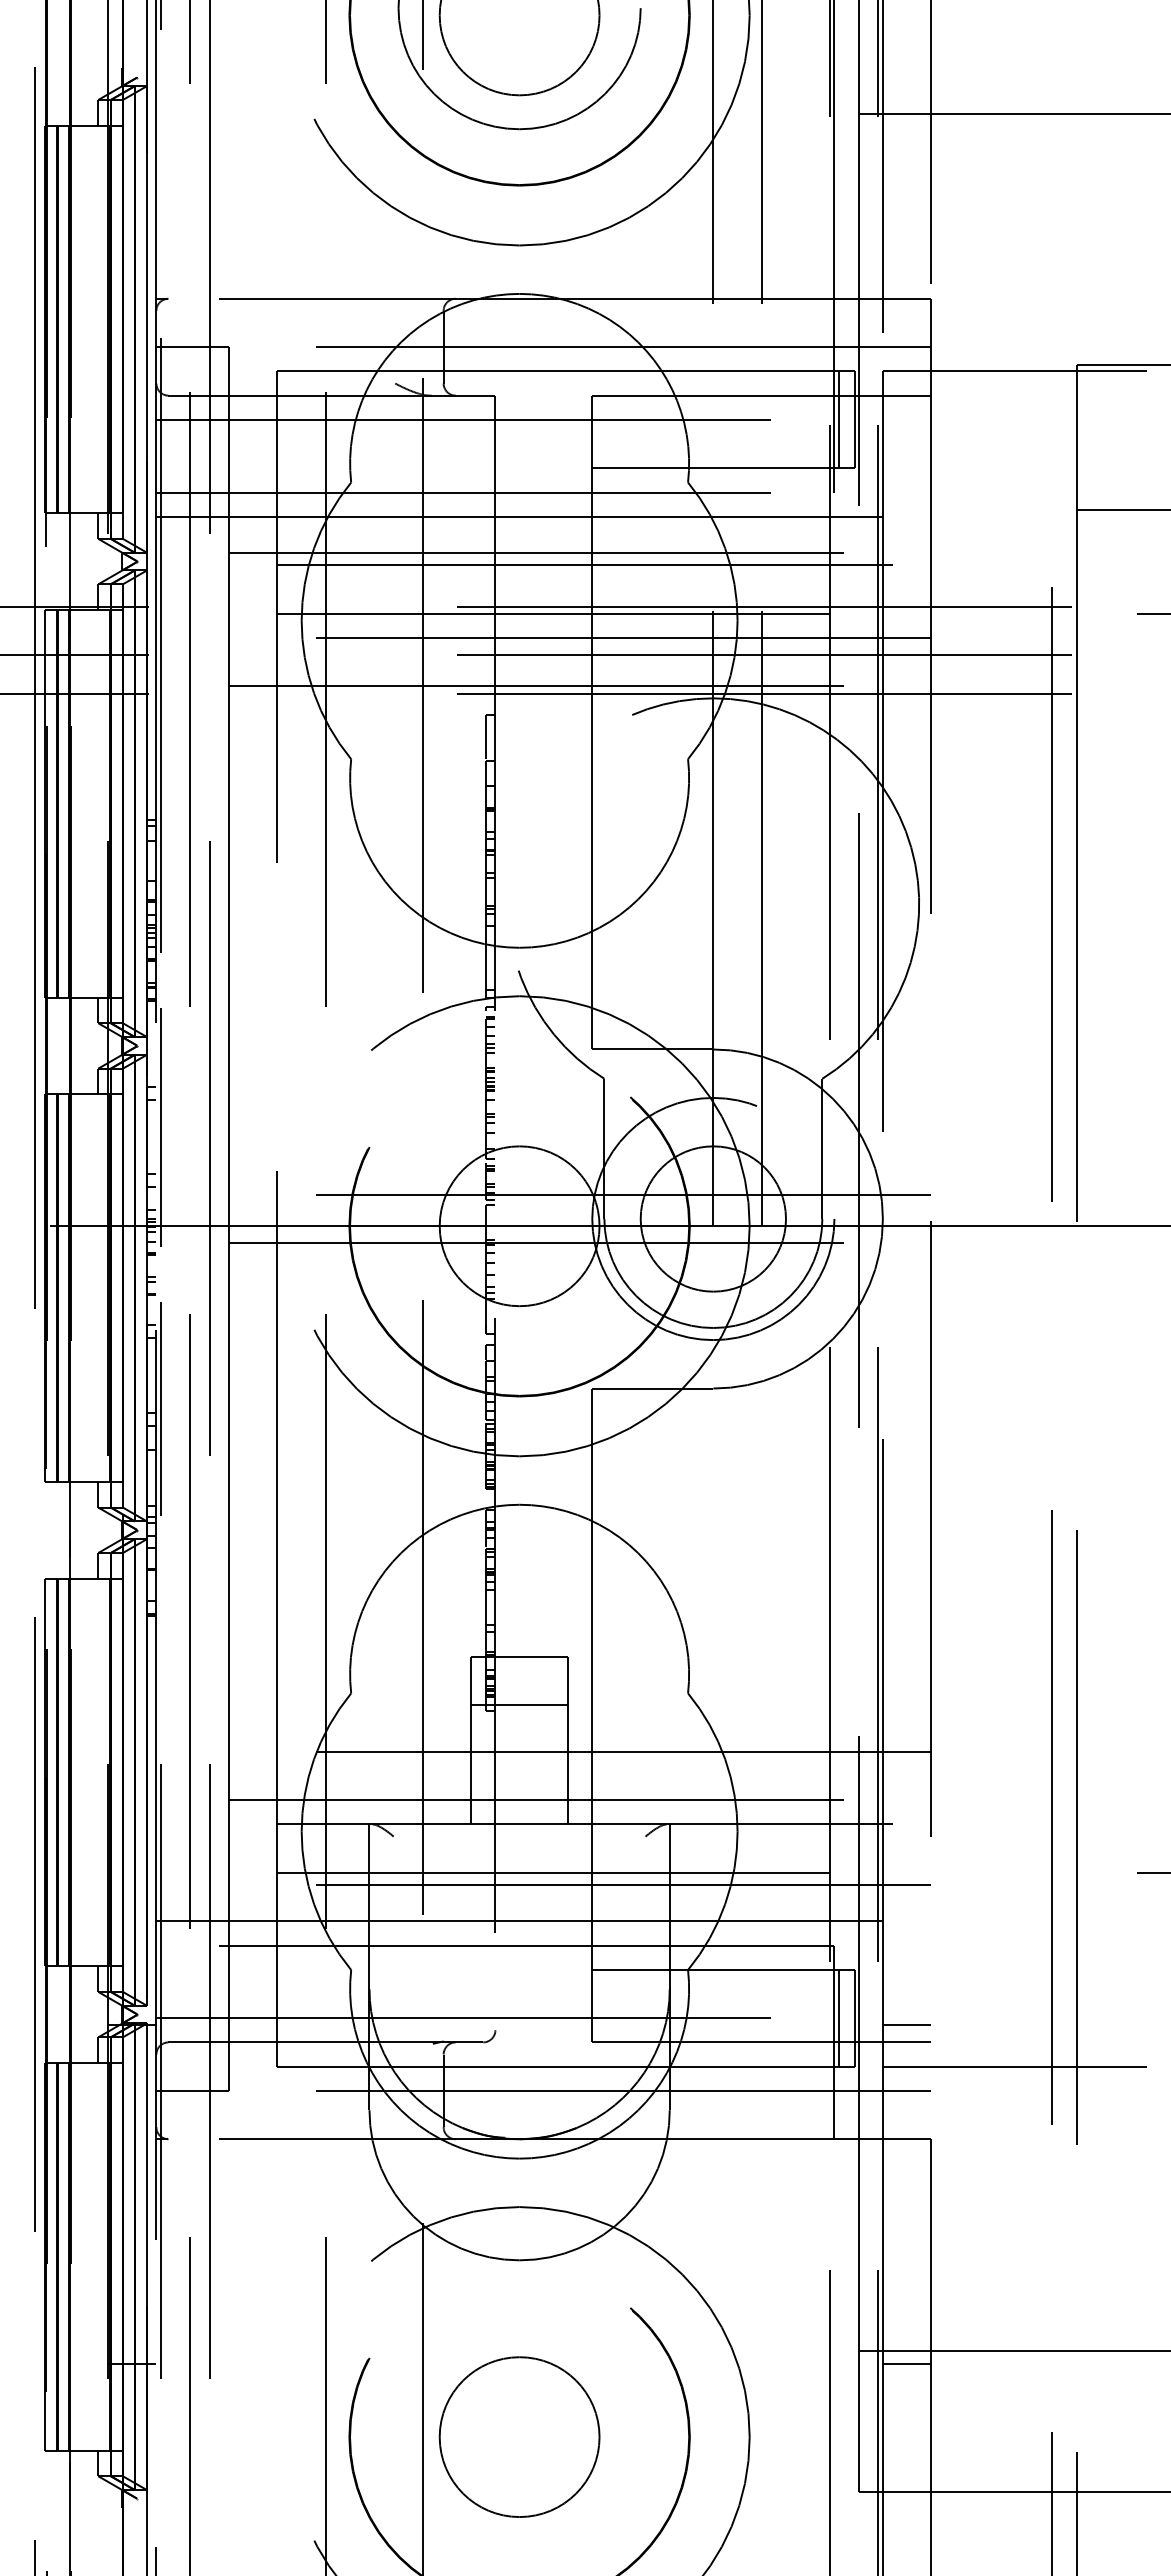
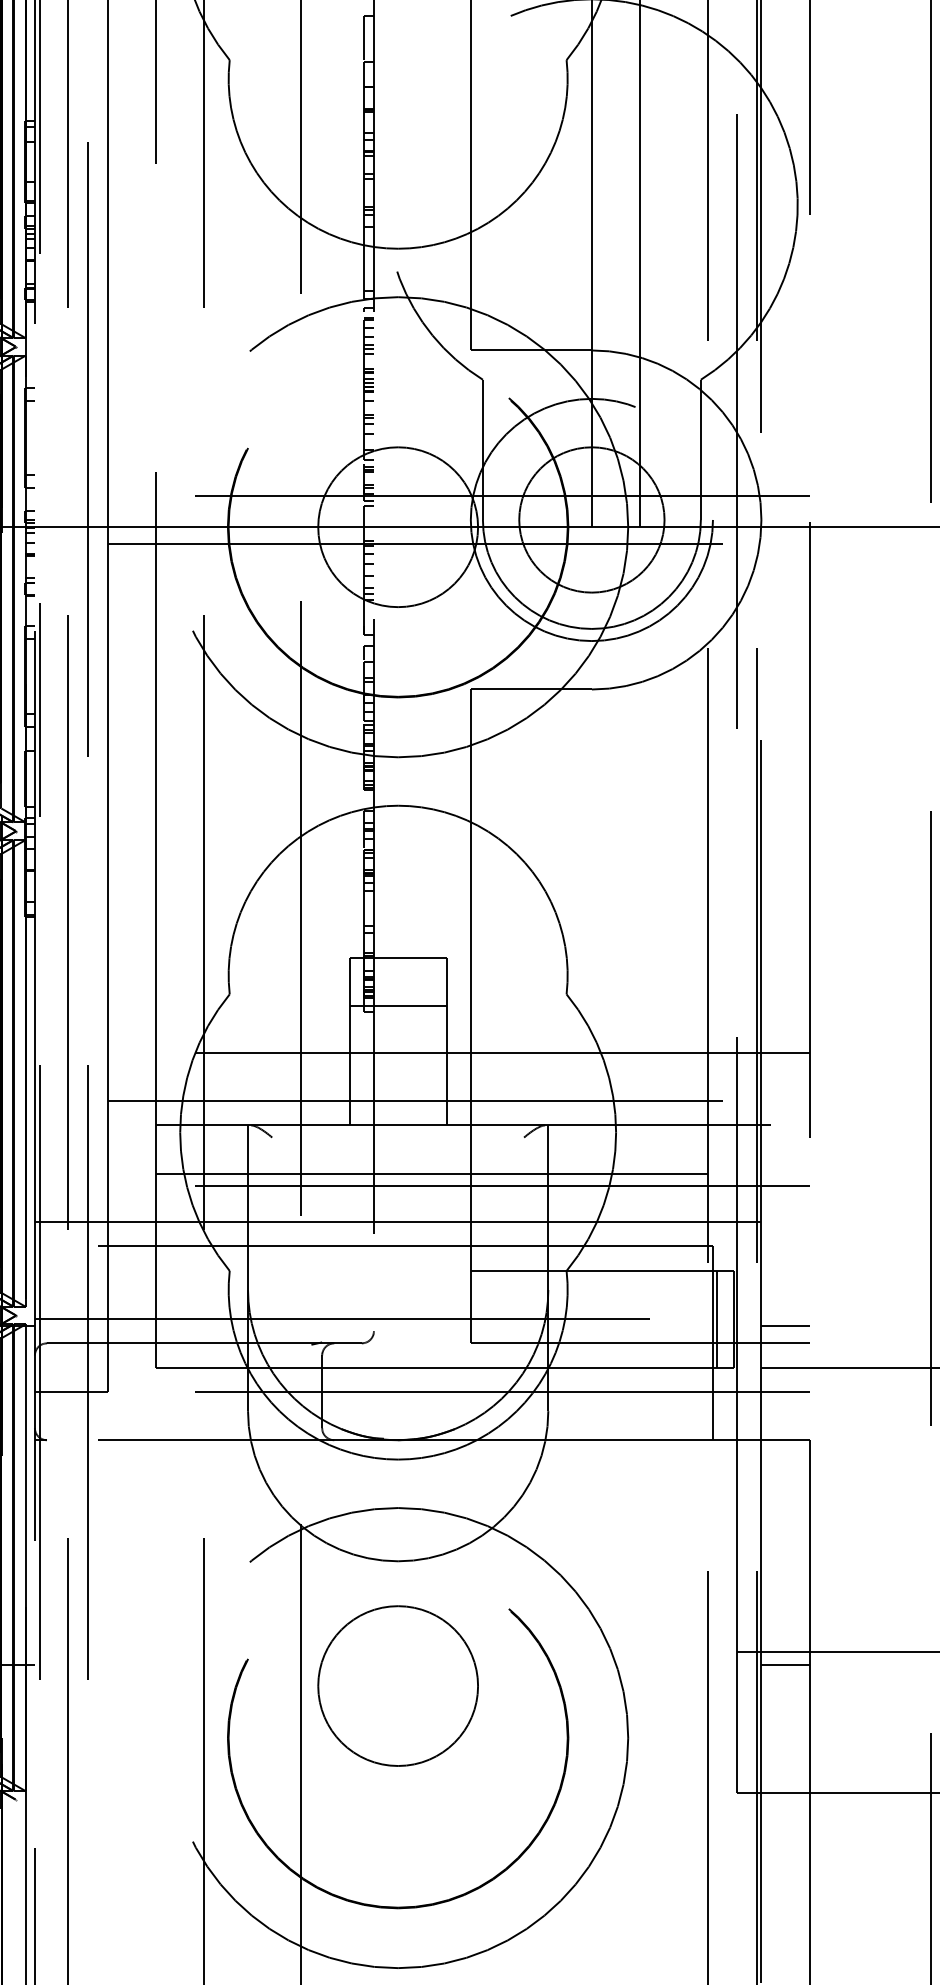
line: (161, 1127) -> (40, 428), removed
circle: (519, 2436) -> (398, 1685), moved

